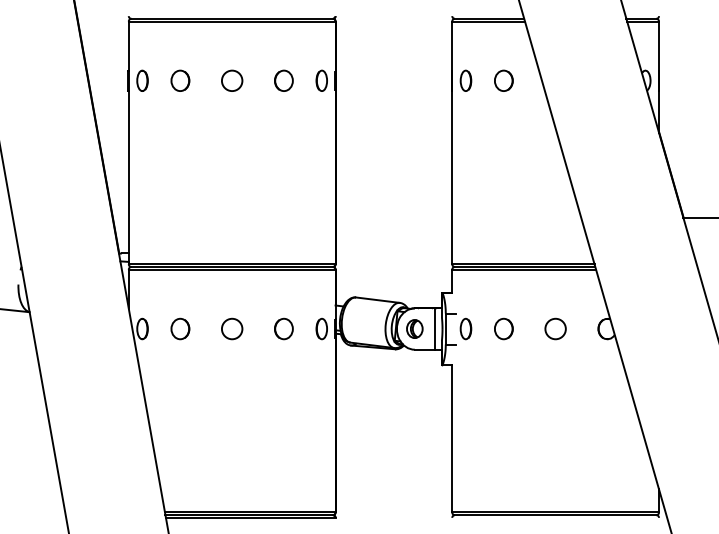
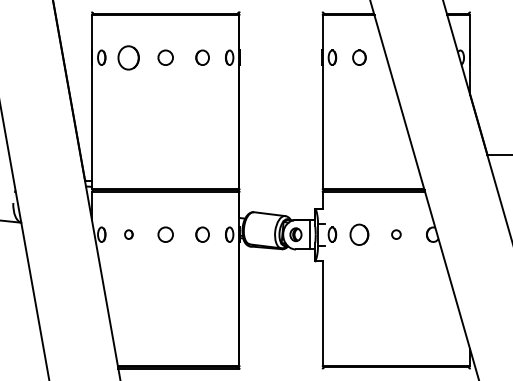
part: (179, 80) -> (128, 57), size x1.6
part: (179, 328) -> (128, 234), size x0.6
part: (503, 328) -> (359, 234), size x1.4
circle: (555, 328) -> (396, 234), size x0.6

